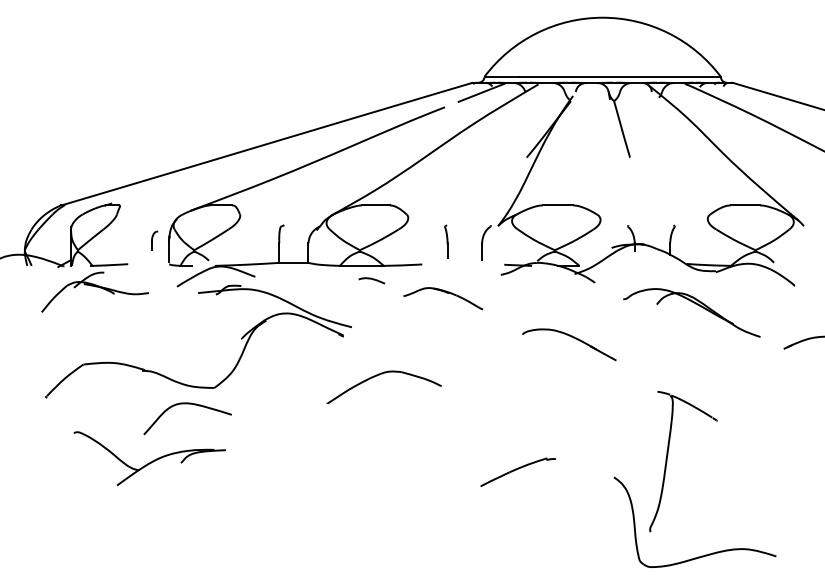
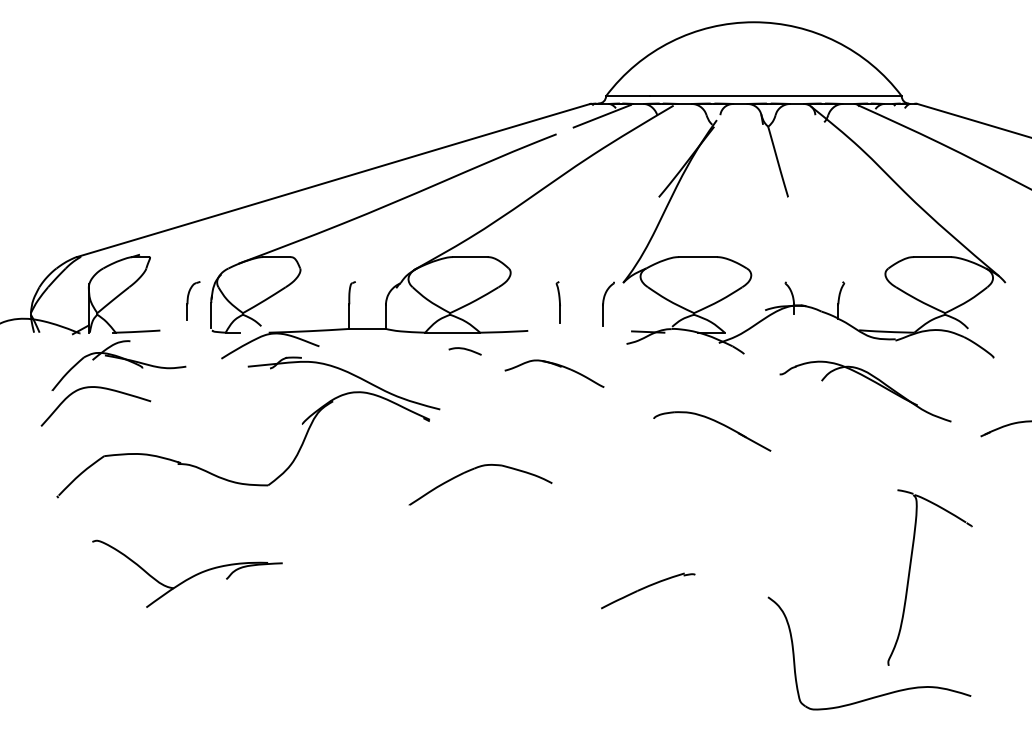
part: (154, 240) -> (193, 300), size x1.67
curve: (187, 404) -> (95, 388), moved
part: (667, 461) -> (910, 577), moved

